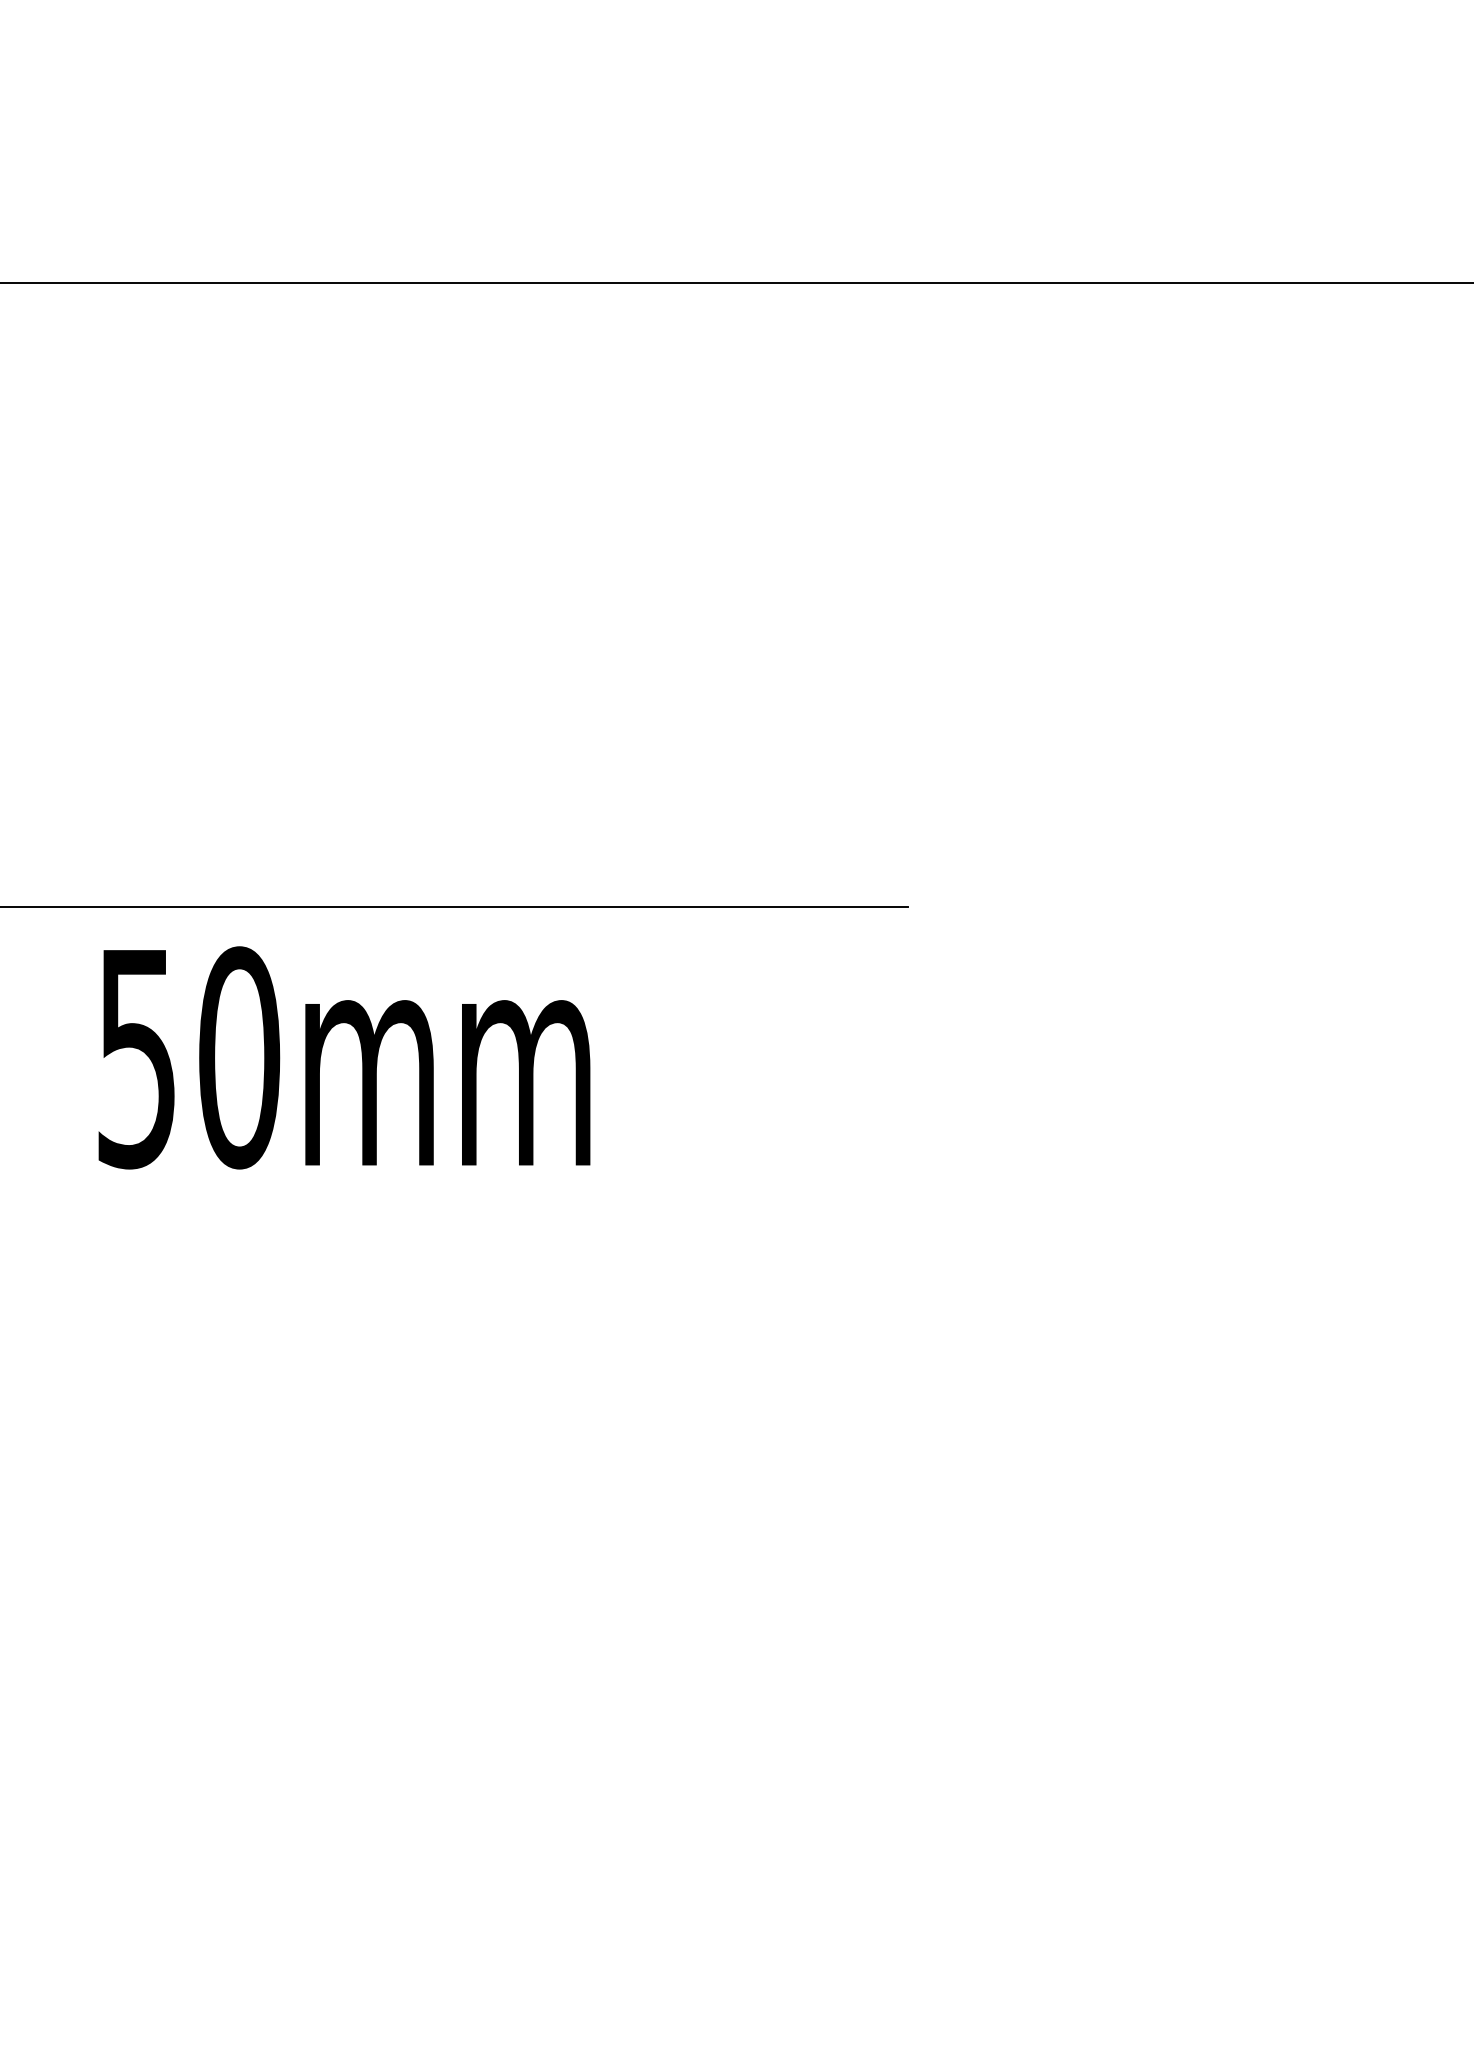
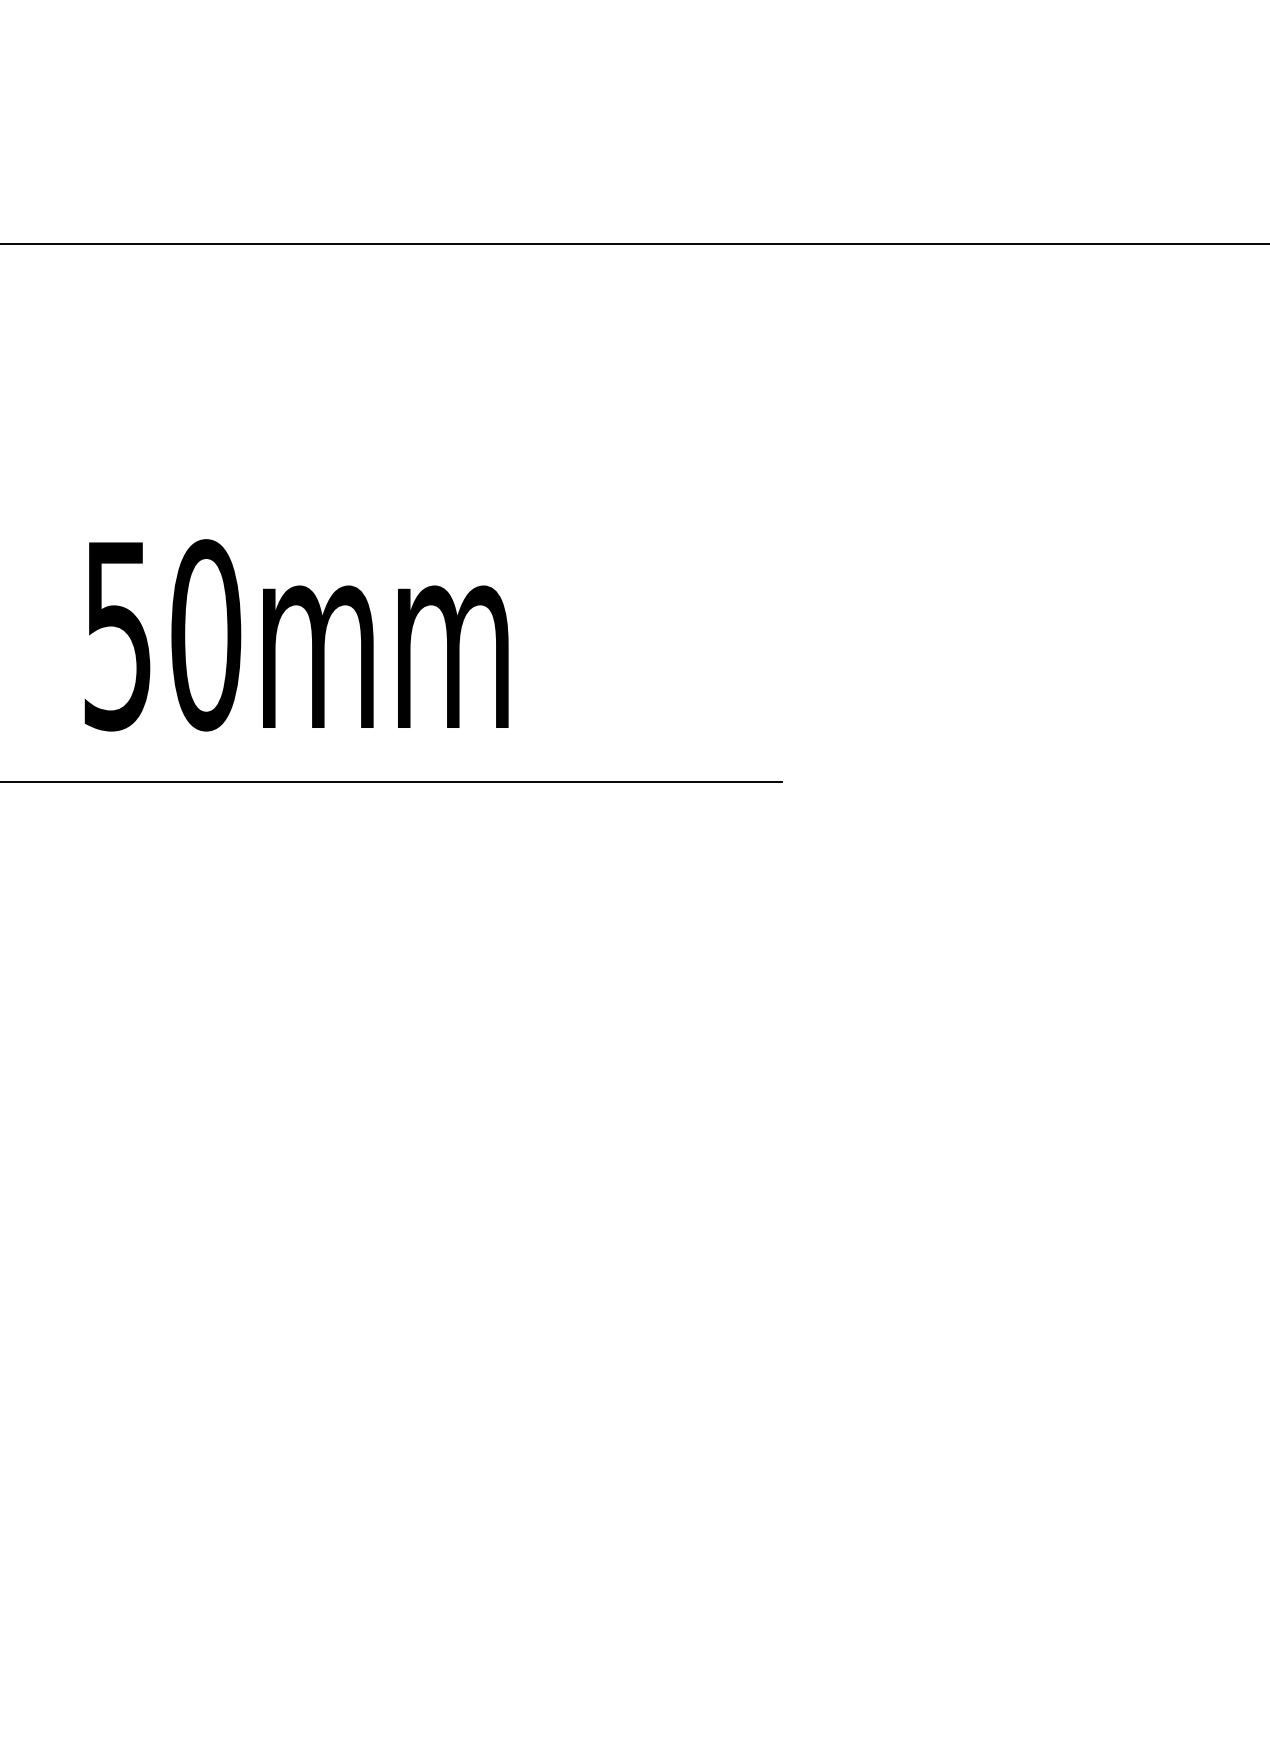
text: (344, 1057) -> (296, 634), moved

